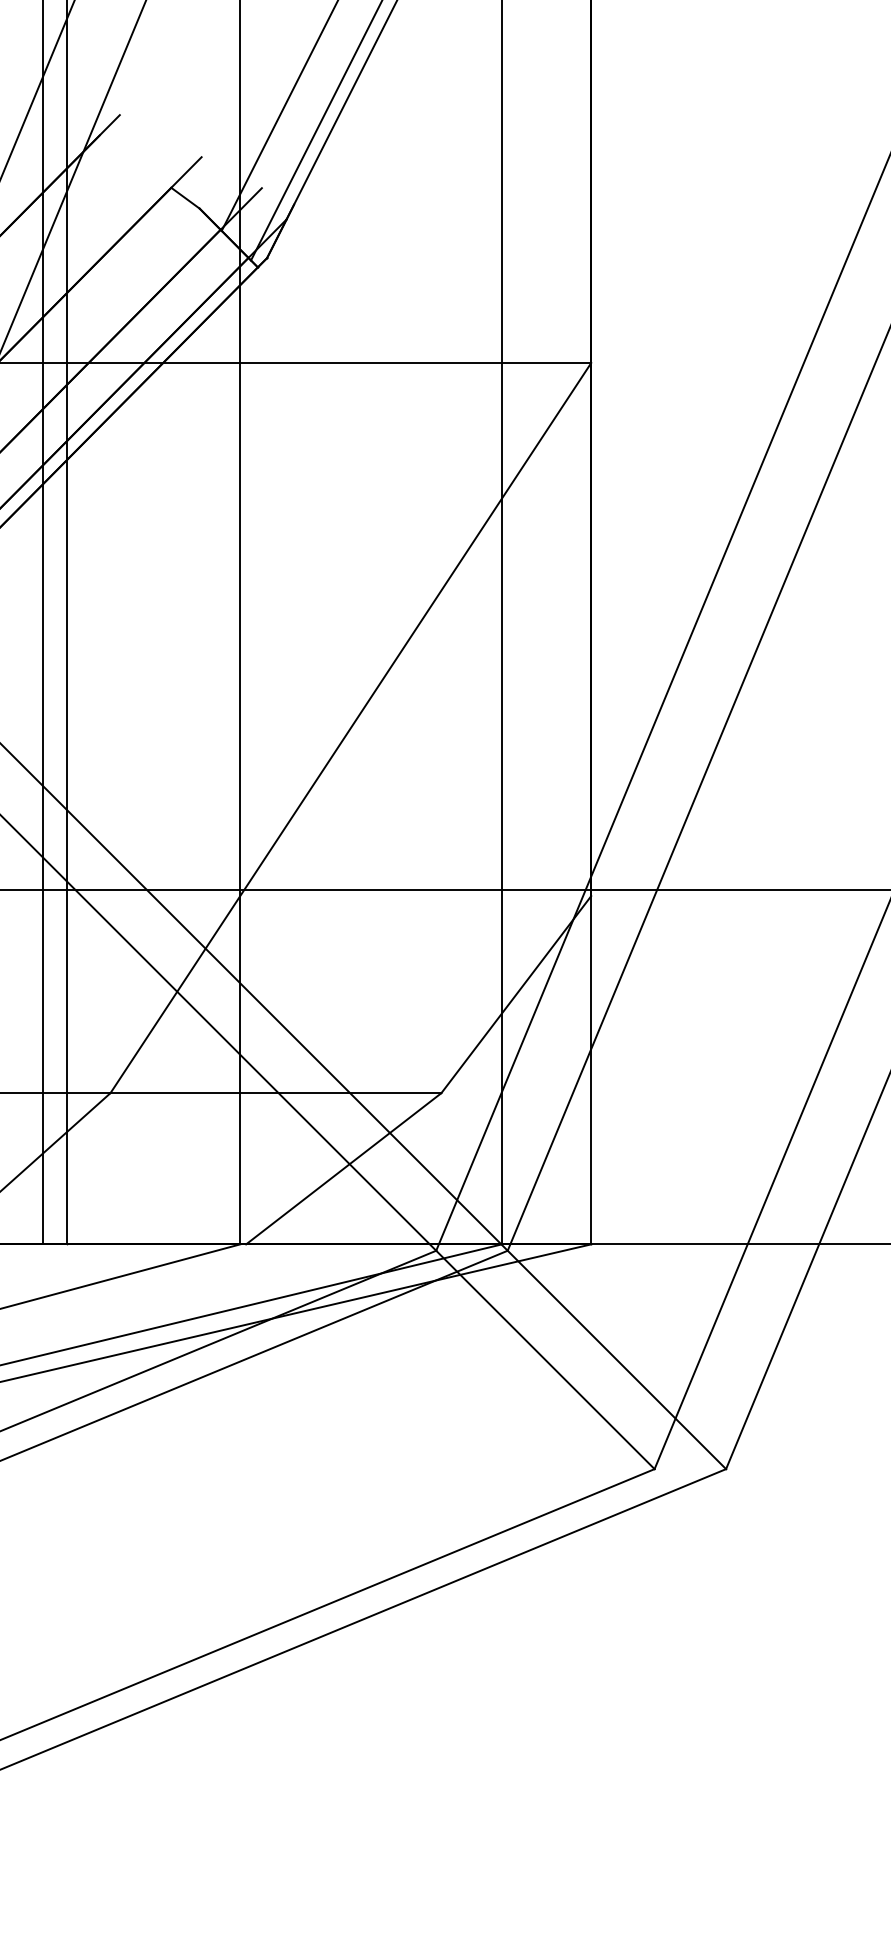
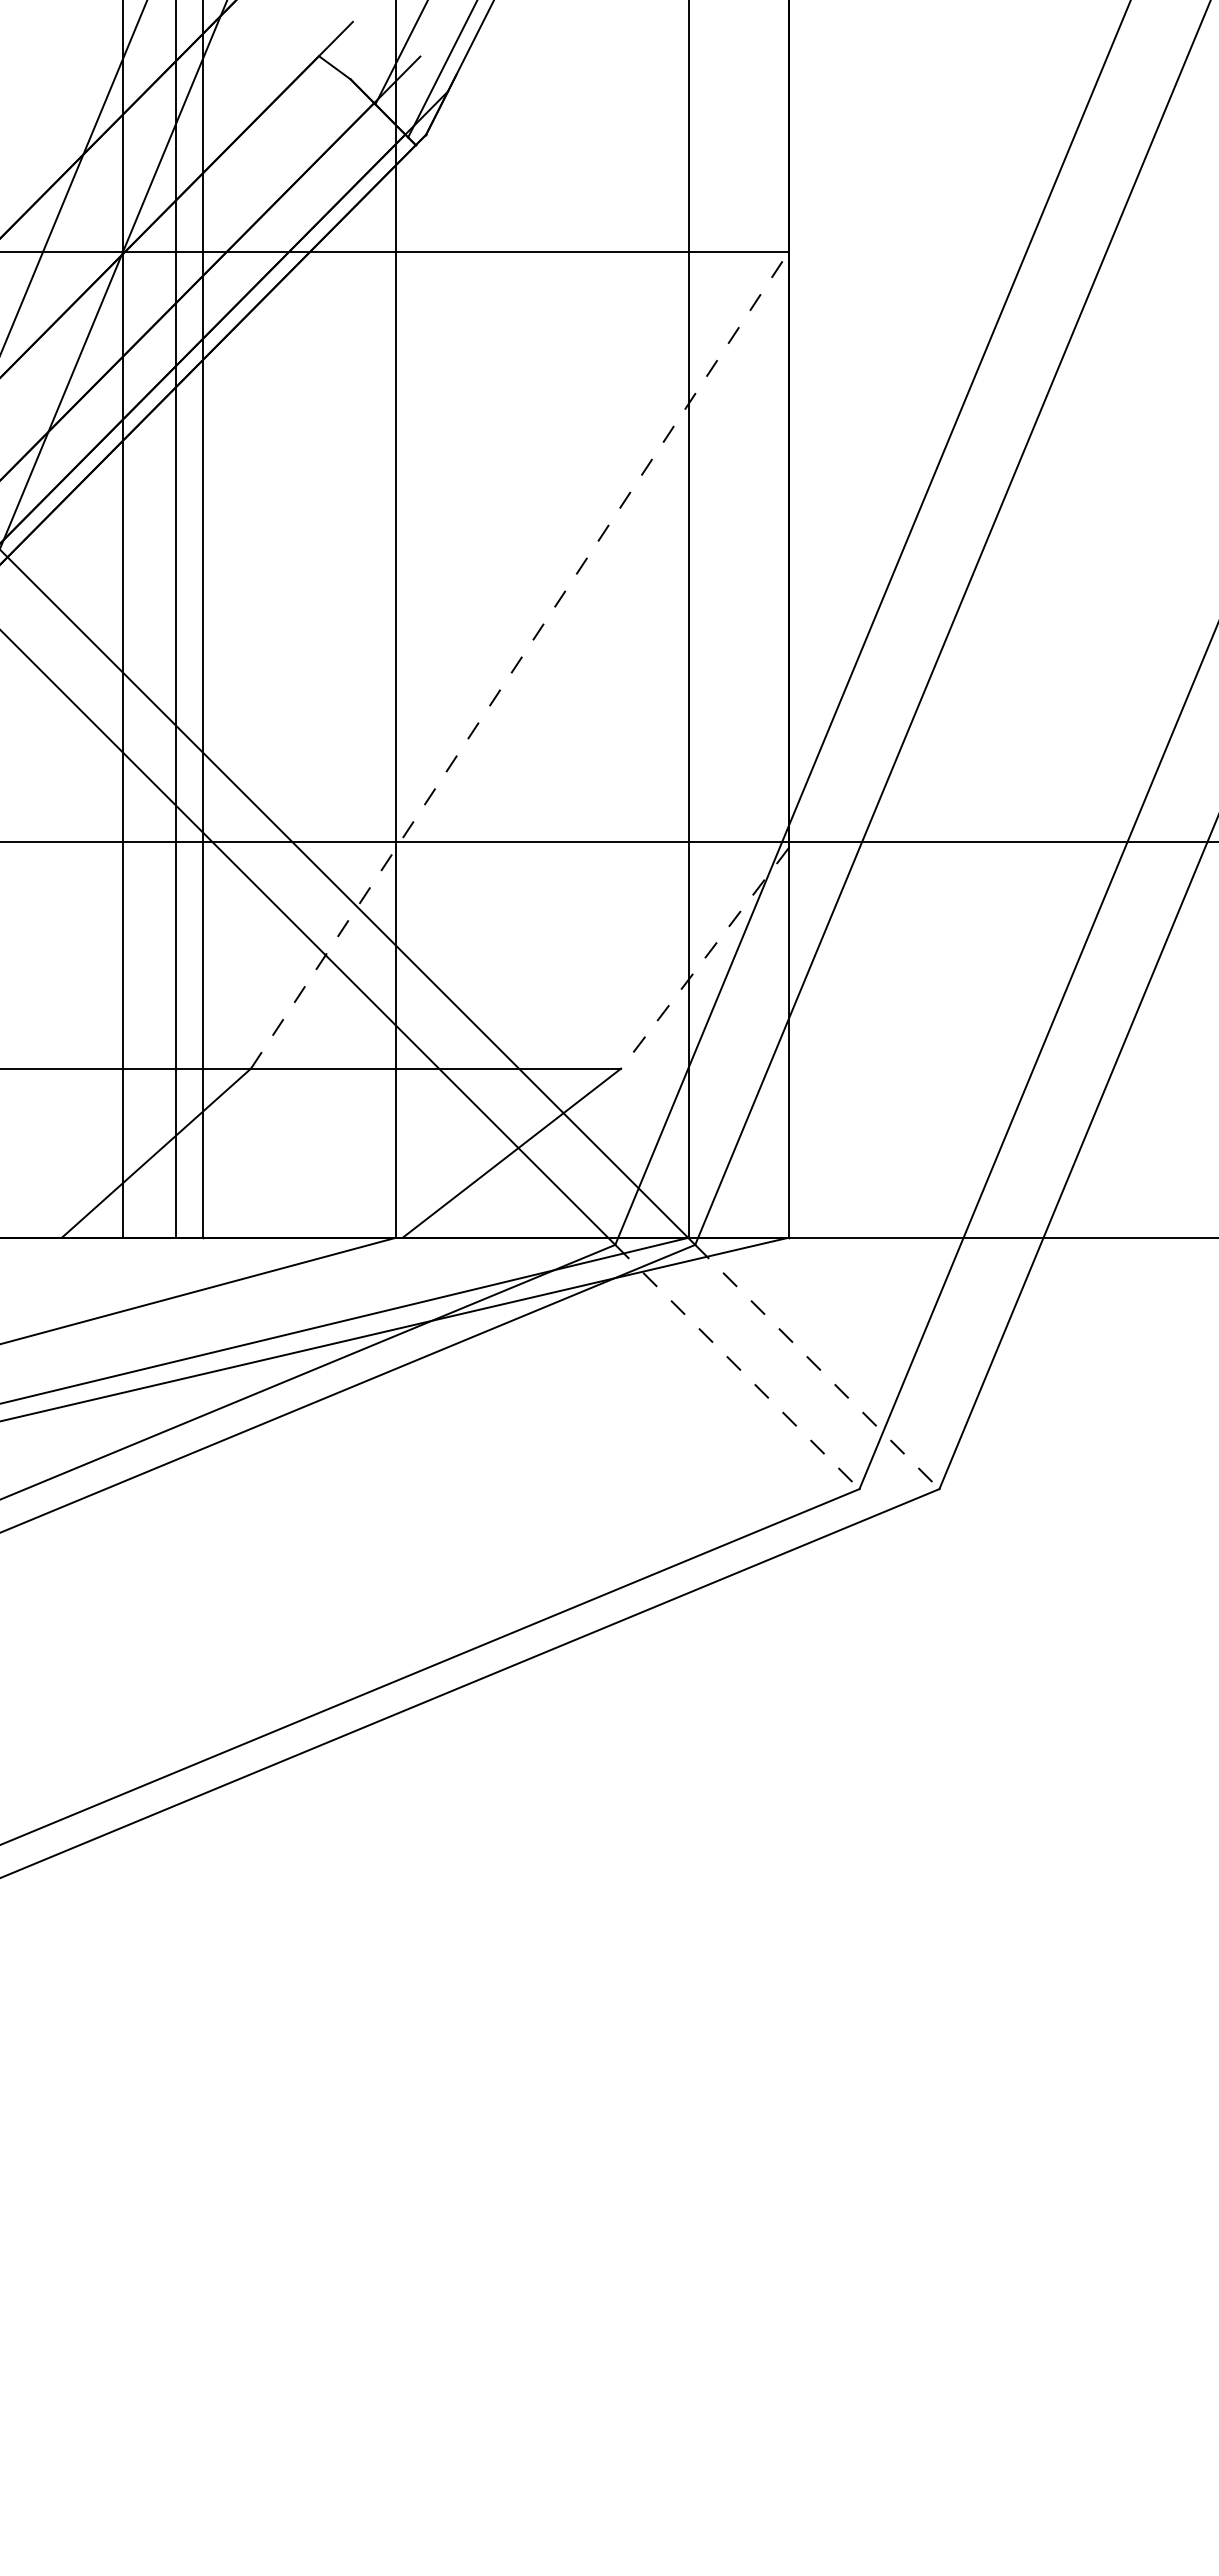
line: (350, 728) -> (519, 660), solid -> dashed
line: (516, 994) -> (704, 958), solid -> dashed
line: (545, 1359) -> (737, 1366), solid -> dashed
line: (617, 1359) -> (817, 1366), solid -> dashed

